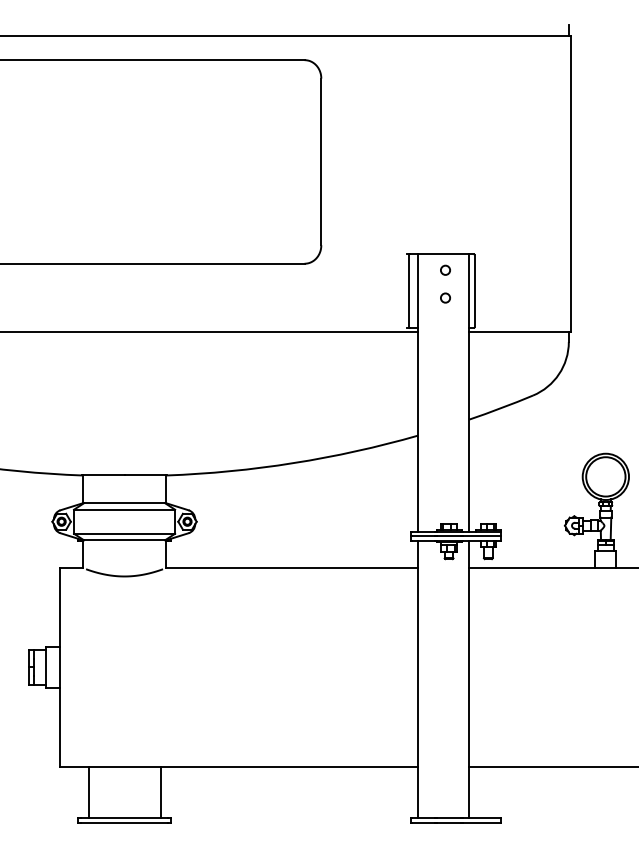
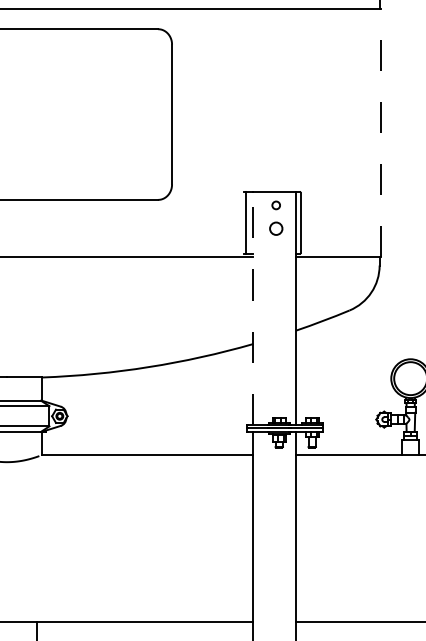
line: (571, 183) -> (381, 132), solid -> dashed
circle: (445, 297) -> (276, 228), size x1.6
line: (418, 392) -> (253, 307), solid -> dashed

